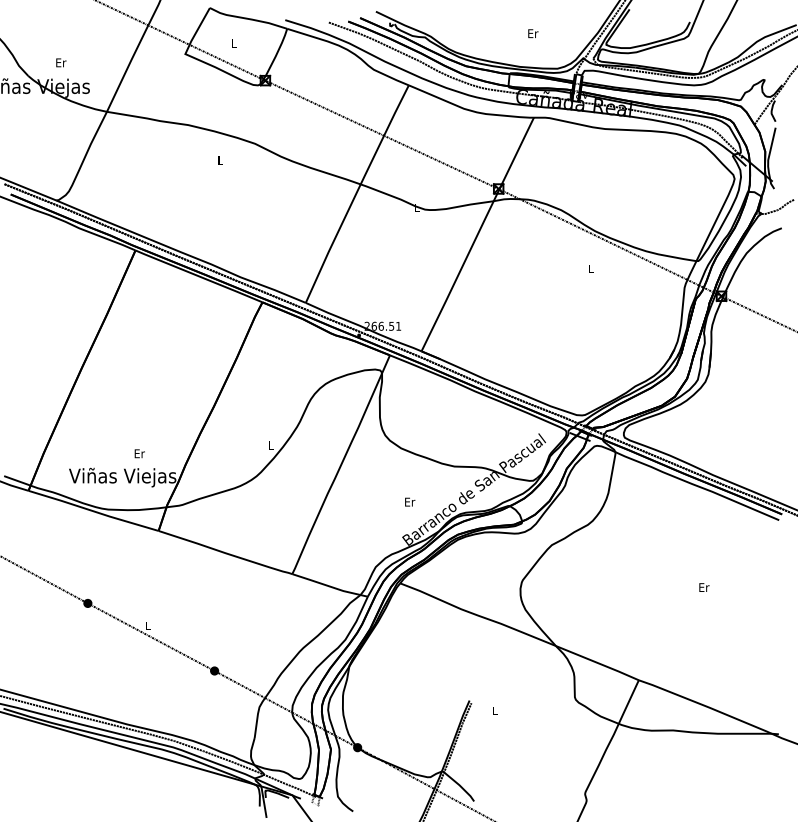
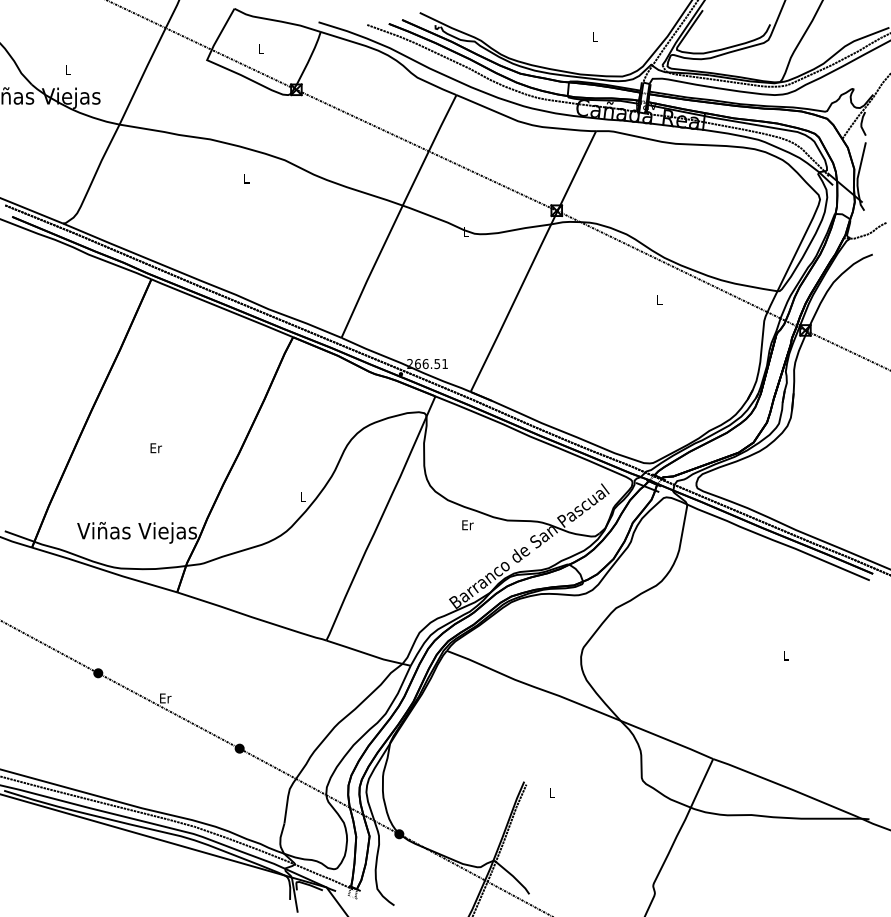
text: (533, 33) -> (595, 37), Er -> L
text: (61, 62) -> (68, 69), Er -> L
text: (139, 454) -> (155, 448), moved
text: (409, 502) -> (467, 525), moved
text: (704, 587) -> (786, 655), Er -> L
text: (148, 626) -> (165, 698), L -> Er

